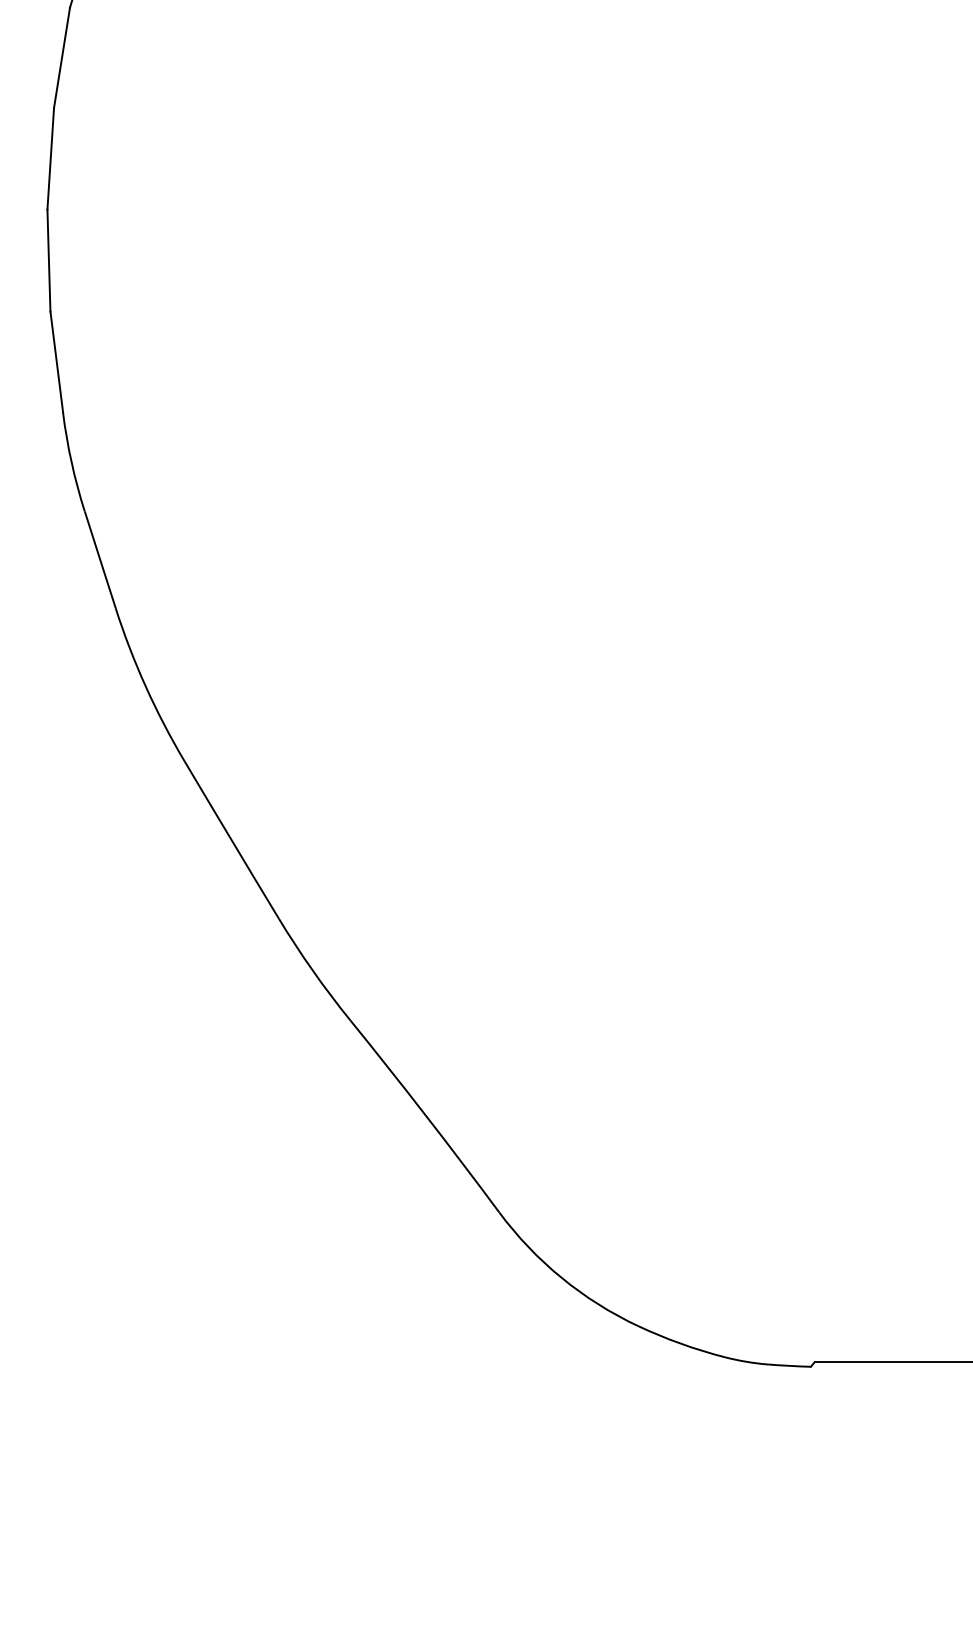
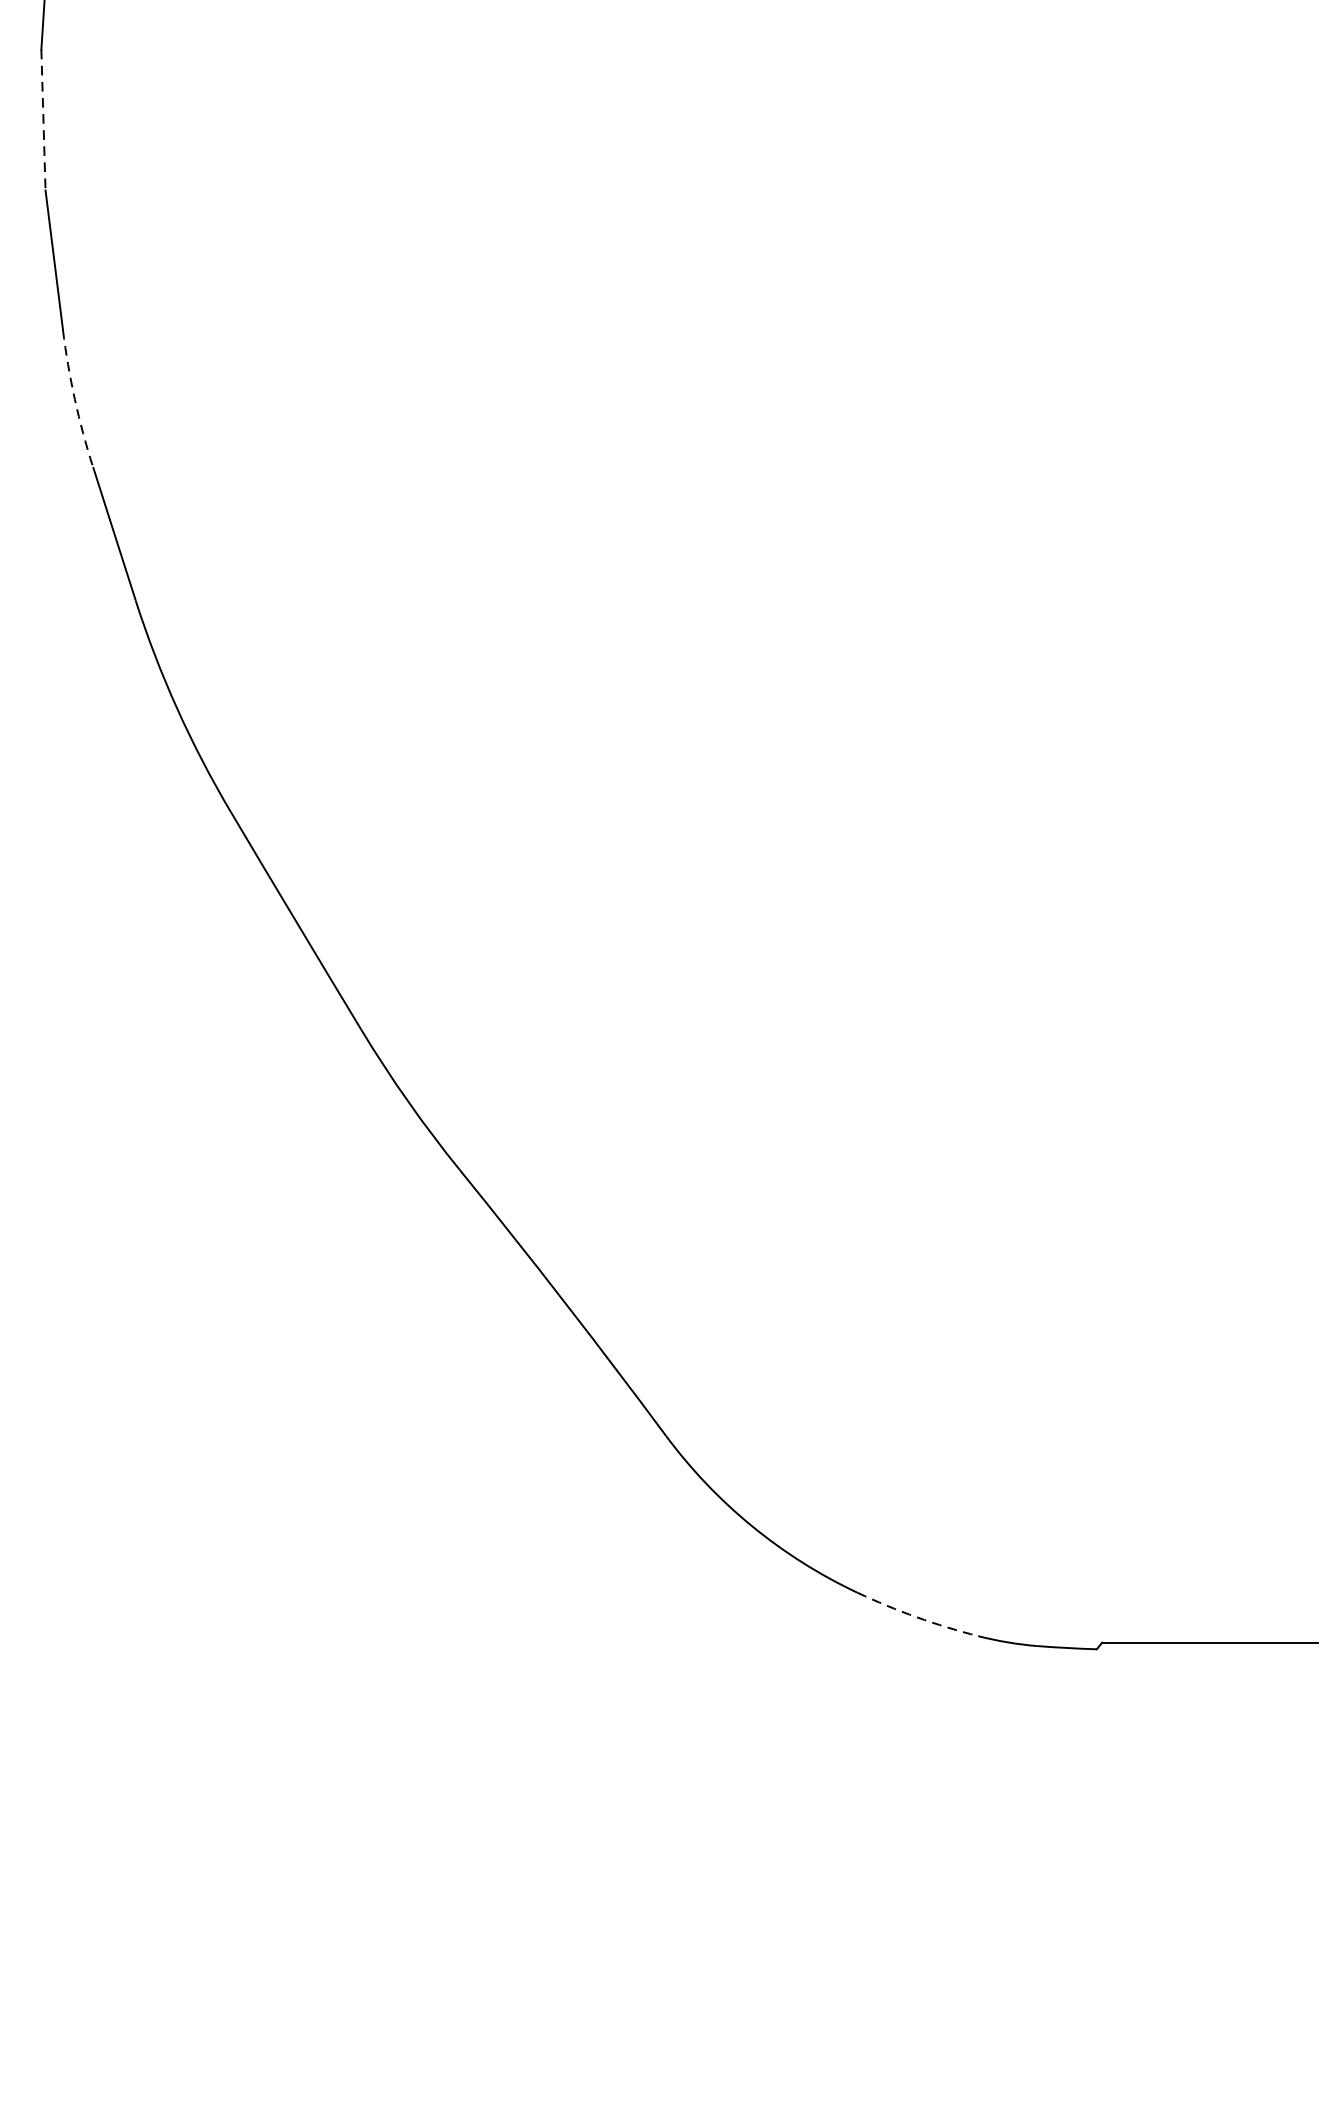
line: (48, 260) -> (42, 119), solid -> dashed
arc: (71, 462) -> (74, 399), solid -> dashed
arc: (680, 1343) -> (916, 1617), solid -> dashed

